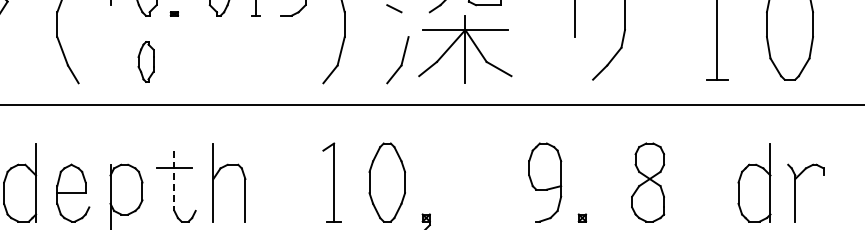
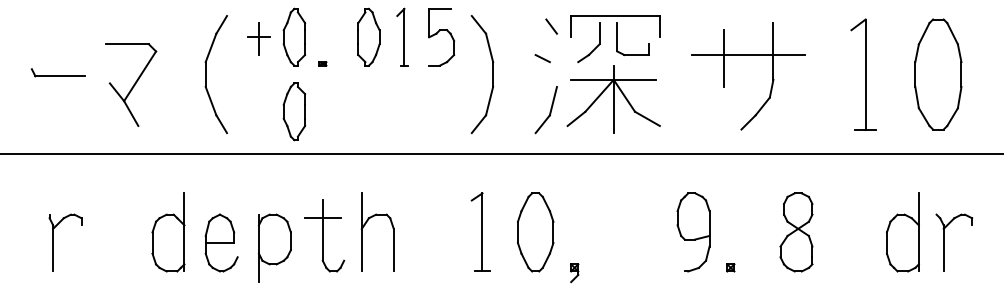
line: (600, 5) -> (748, 55), added
part: (146, 61) -> (294, 111), size x1.43
line: (174, 181) -> (322, 231), dashed -> solid

